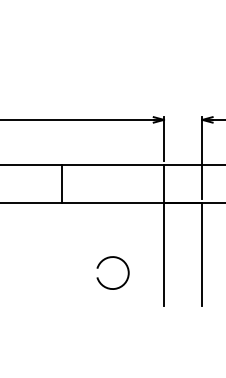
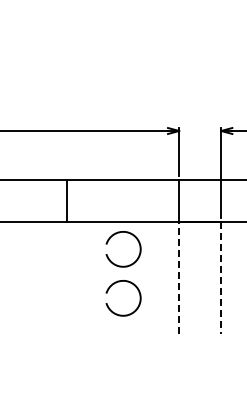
arc: (127, 228) -> (139, 249), added
line: (164, 253) -> (179, 277), solid -> dashed
line: (202, 253) -> (221, 277), solid -> dashed

